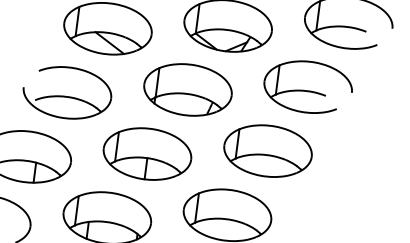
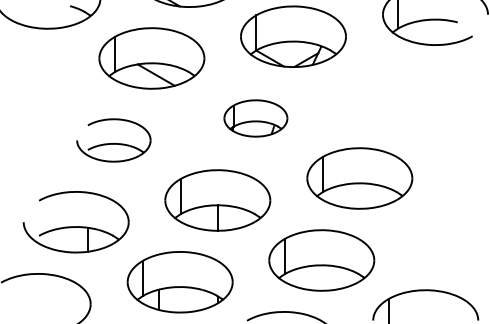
part: (308, 86) -> (397, 96), removed
part: (187, 89) -> (255, 118), size x0.6
part: (67, 92) -> (113, 140), size x0.7

